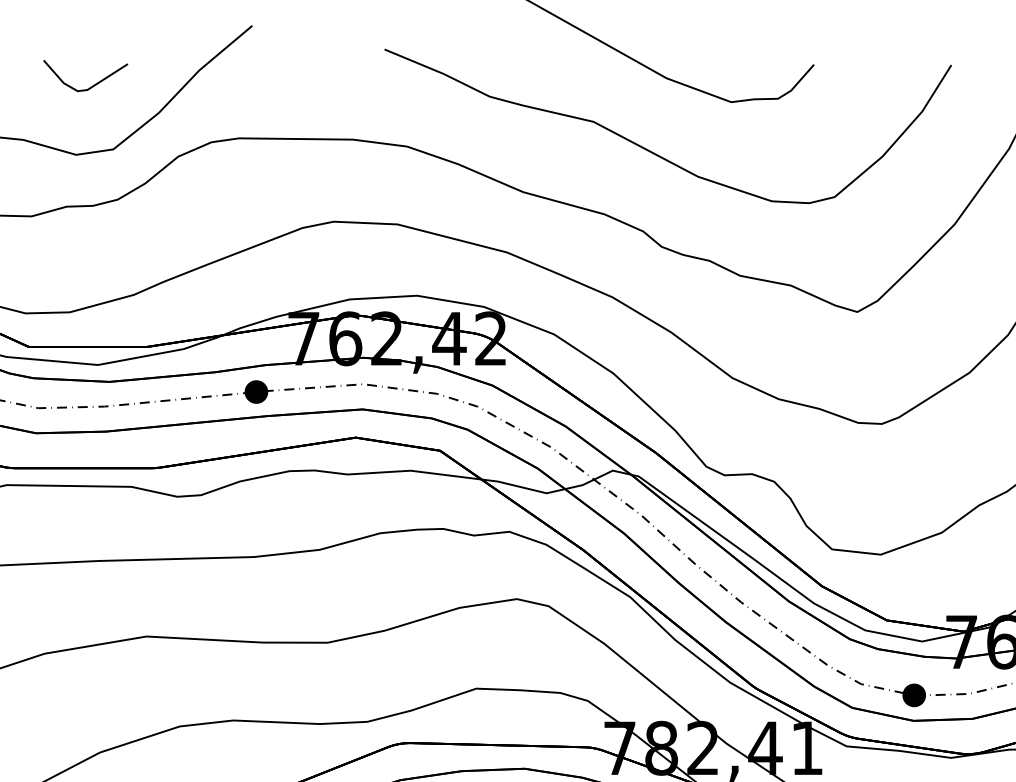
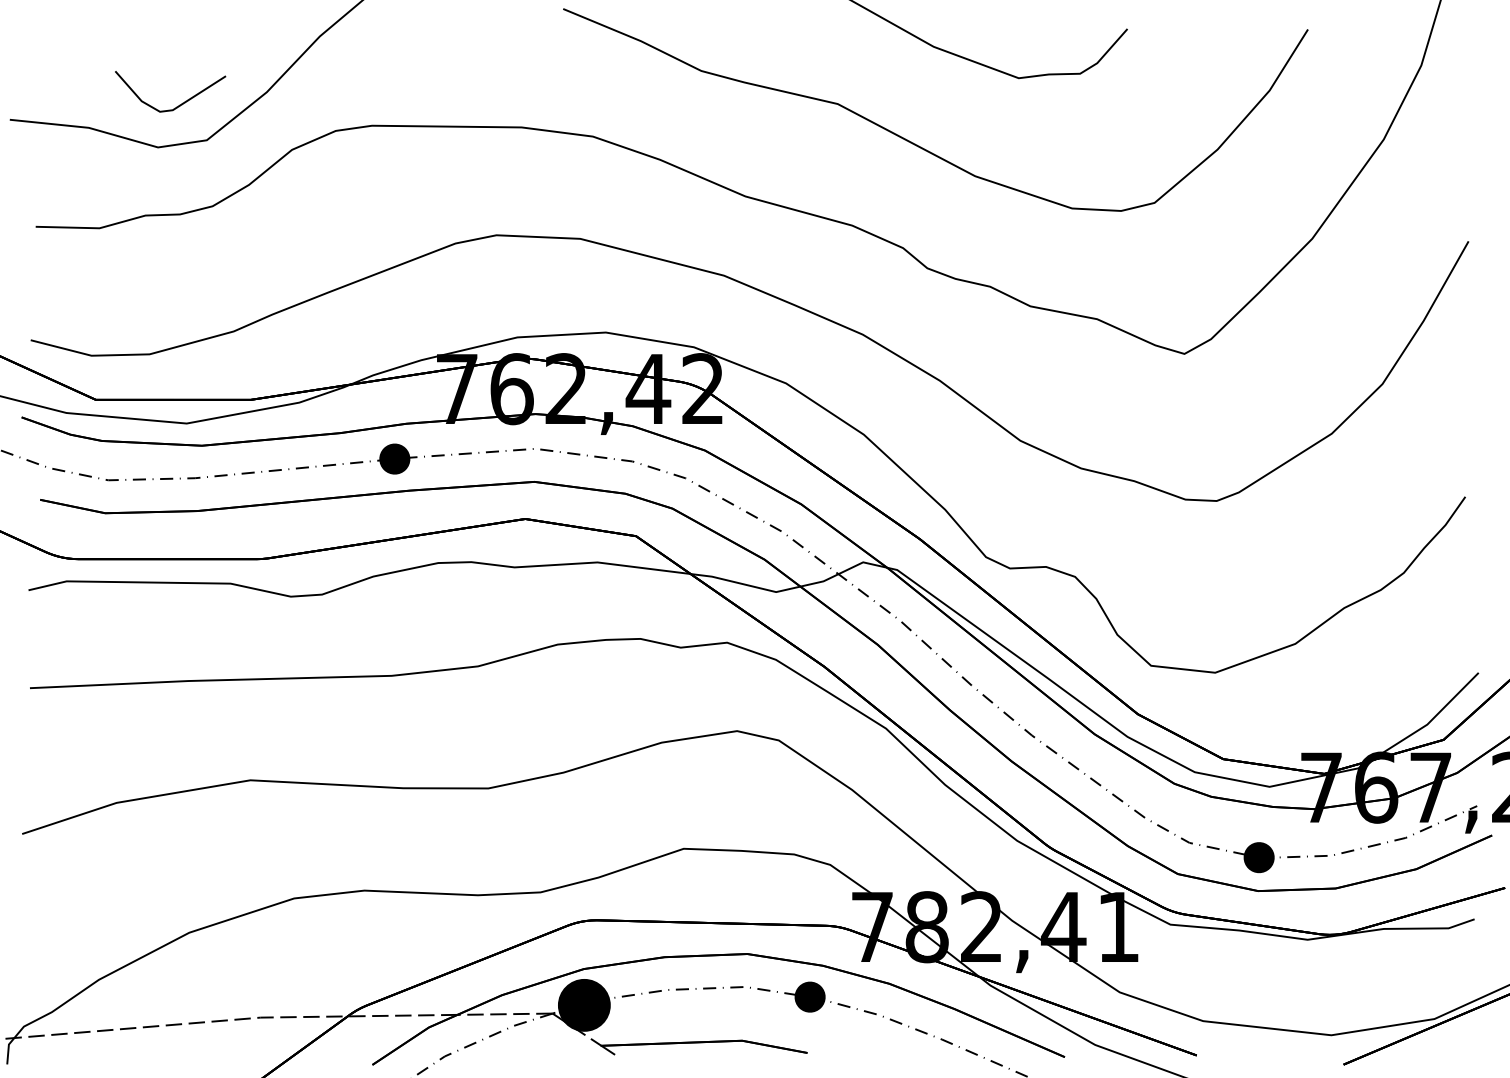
line: (92, 85) -> (179, 104), moved

